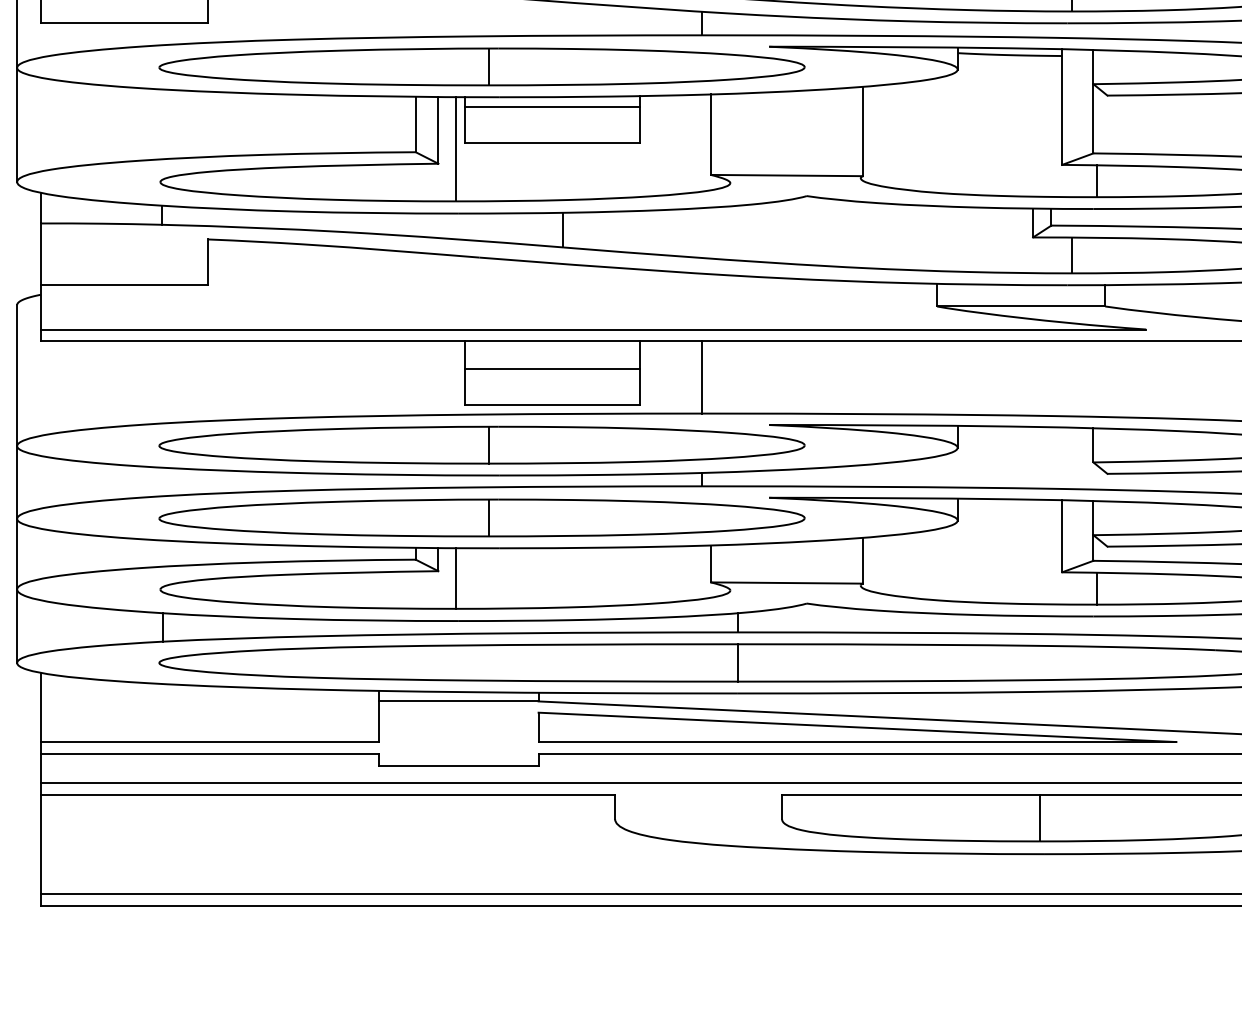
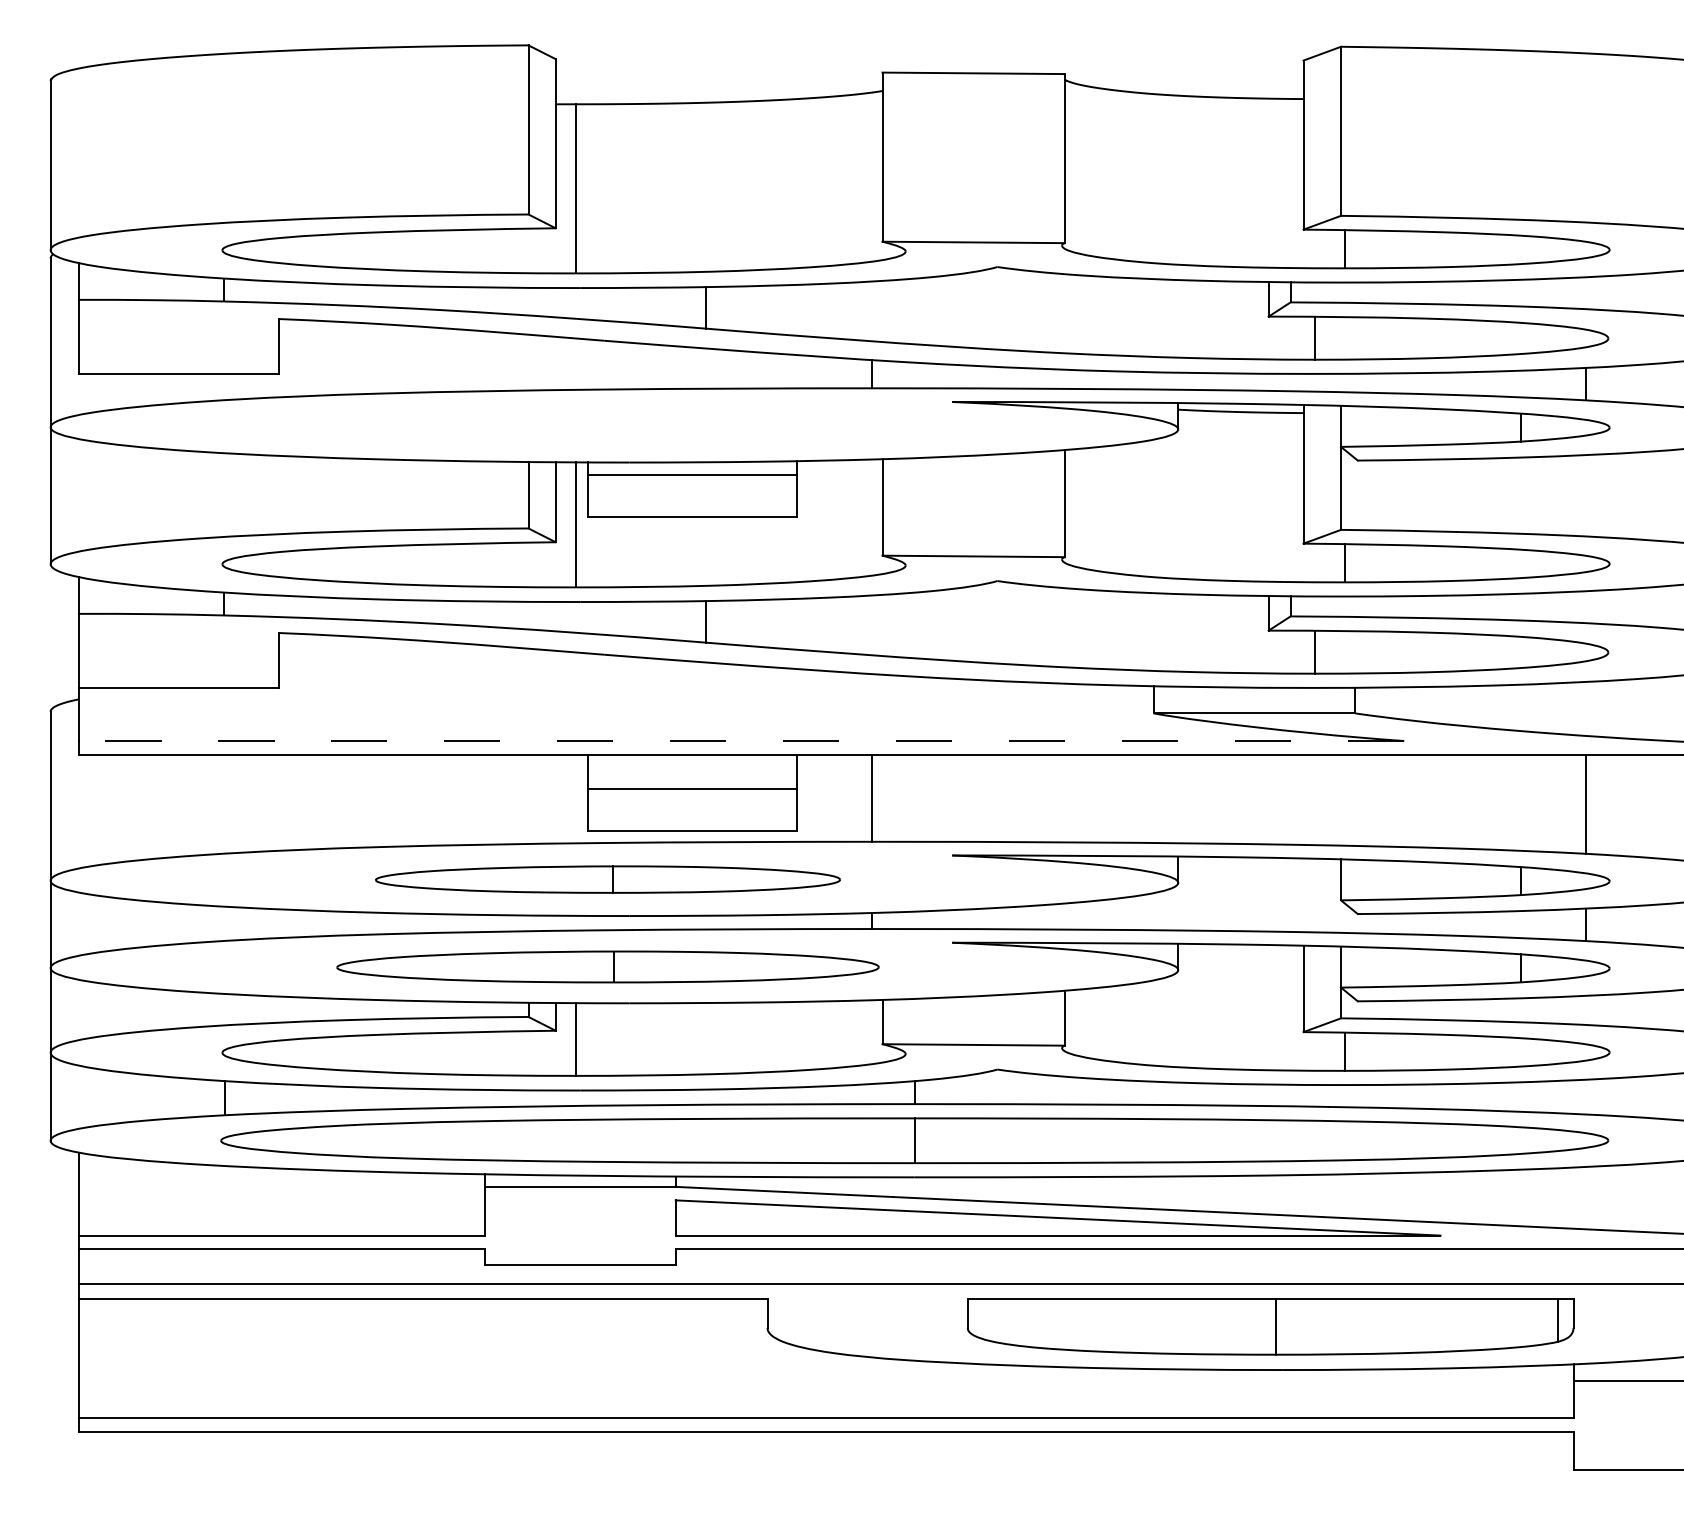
part: (481, 67) -> (607, 426), removed
line: (593, 329) -> (741, 741), solid -> dashed
part: (481, 445) -> (607, 879), size x0.6
part: (481, 517) -> (607, 966), size x0.7

